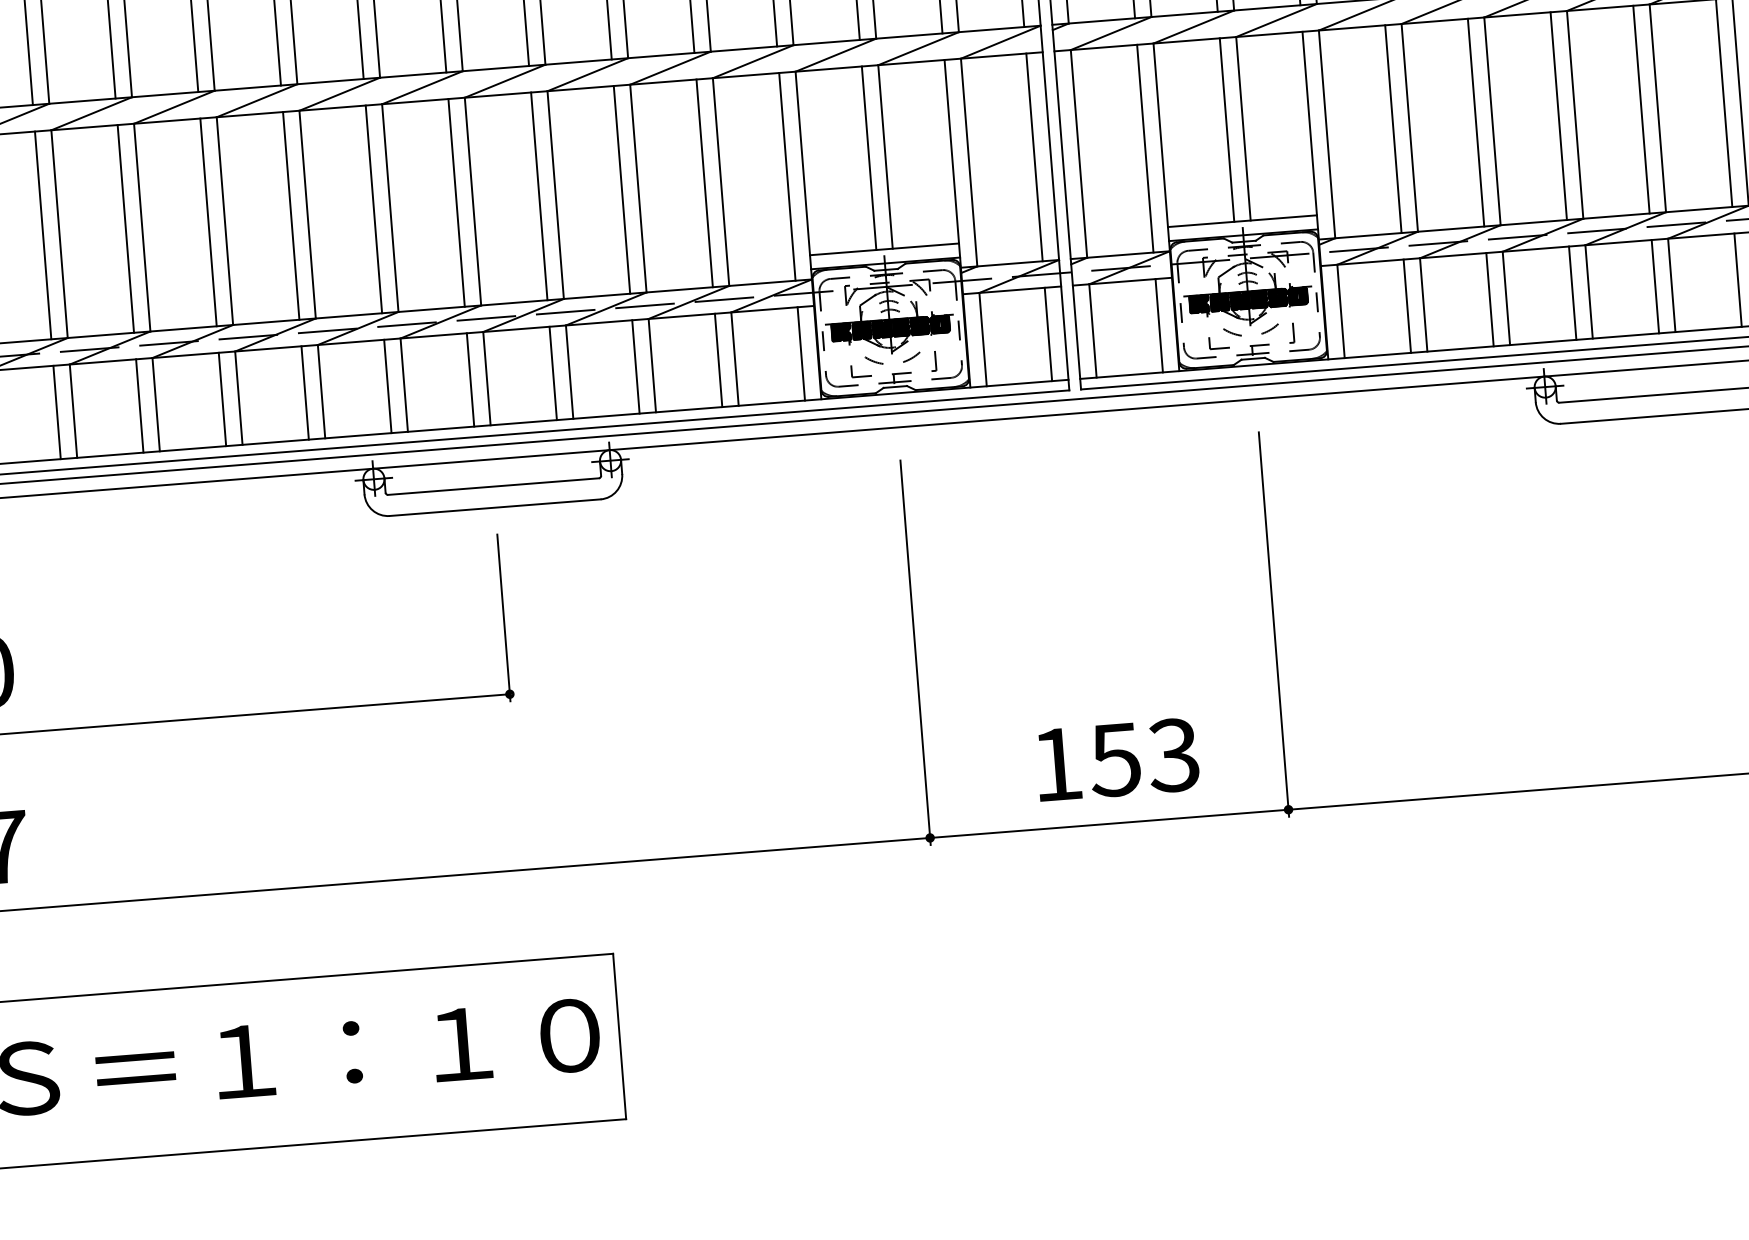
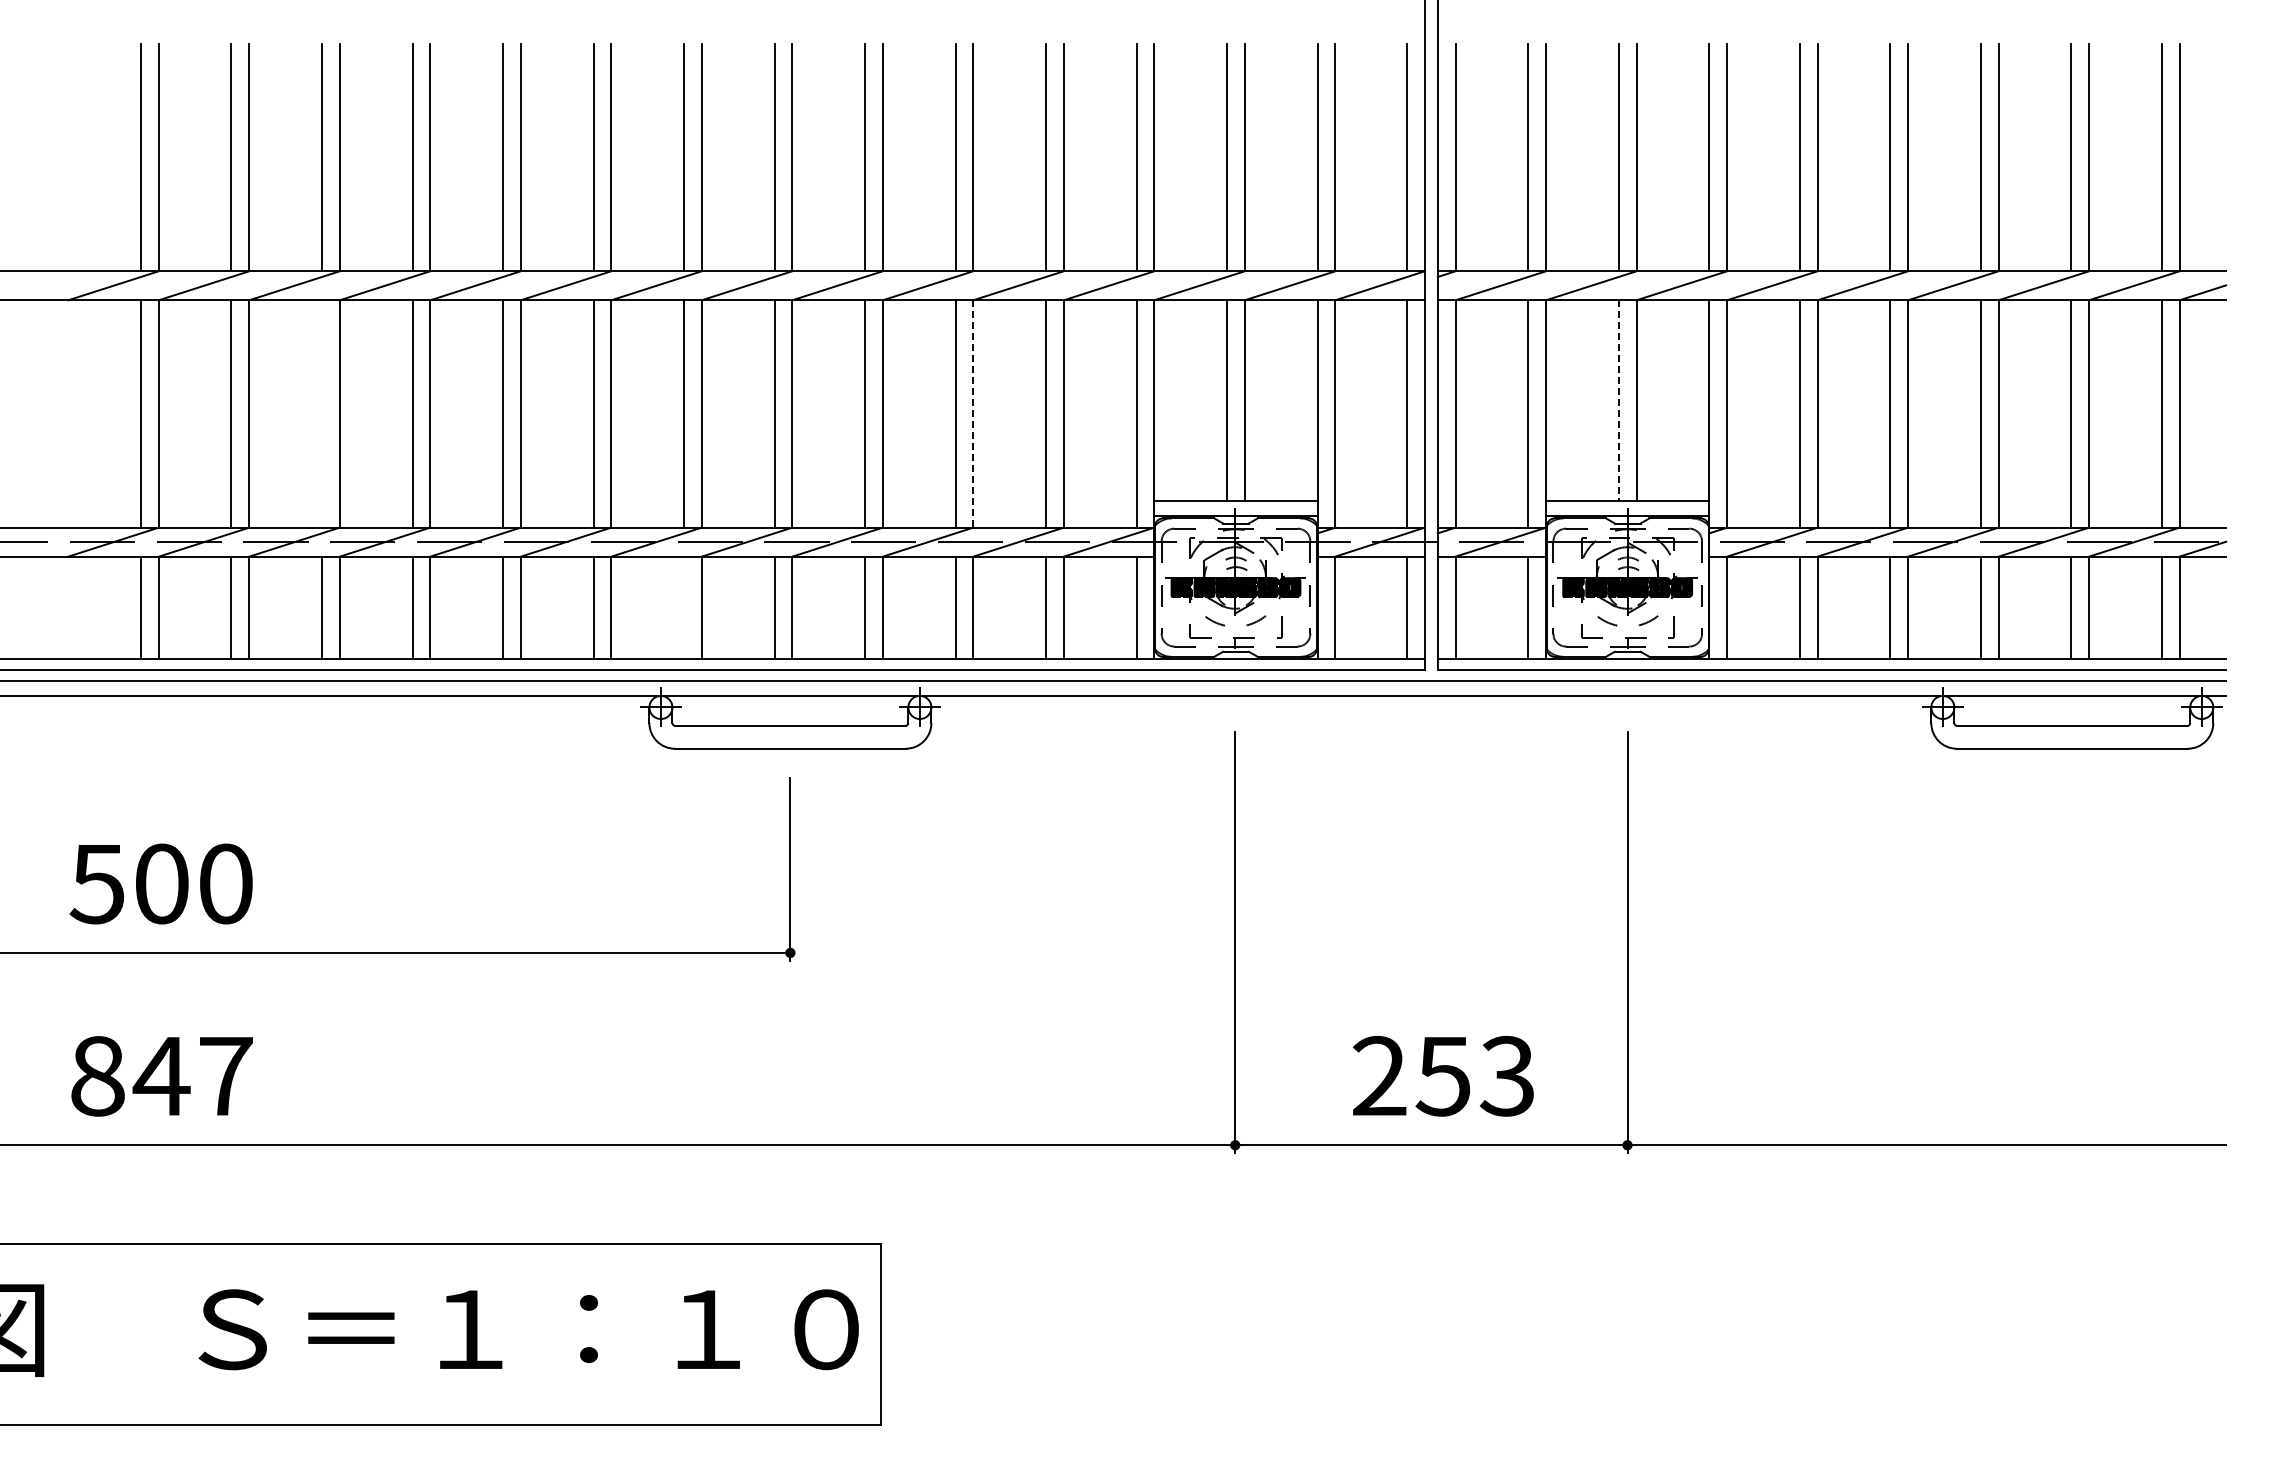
line: (1226, 130) -> (1618, 401), solid -> dashed
line: (638, 188) -> (973, 413), solid -> dashed
line: (42, 235) -> (321, 413), removed
line: (388, 386) -> (684, 607), removed
text: (1056, 763) -> (1379, 1075), 153 -> 253

